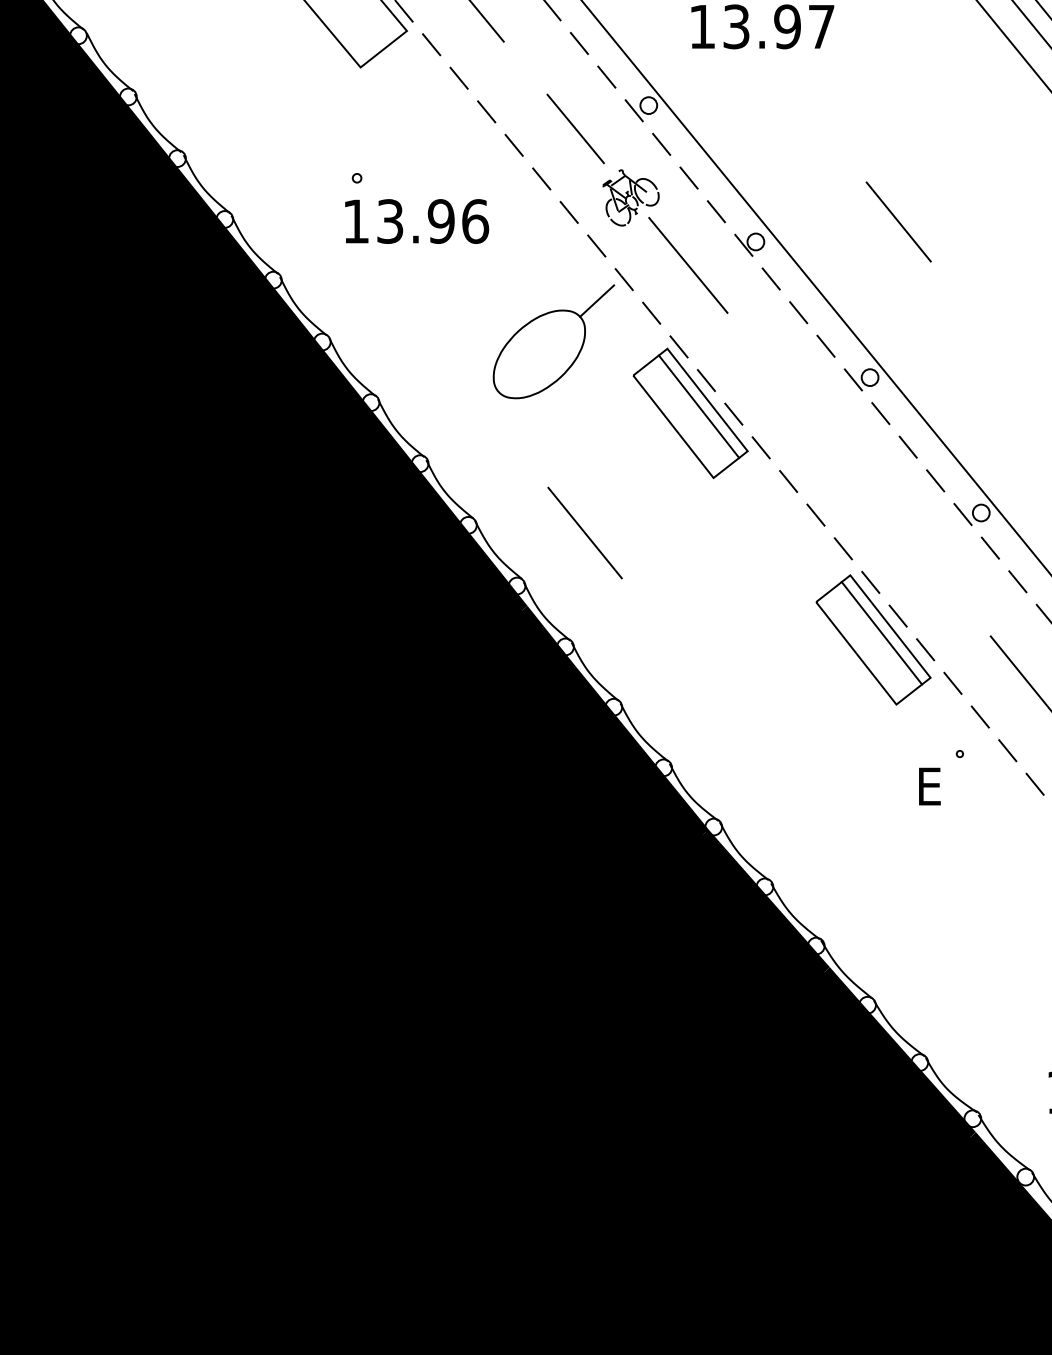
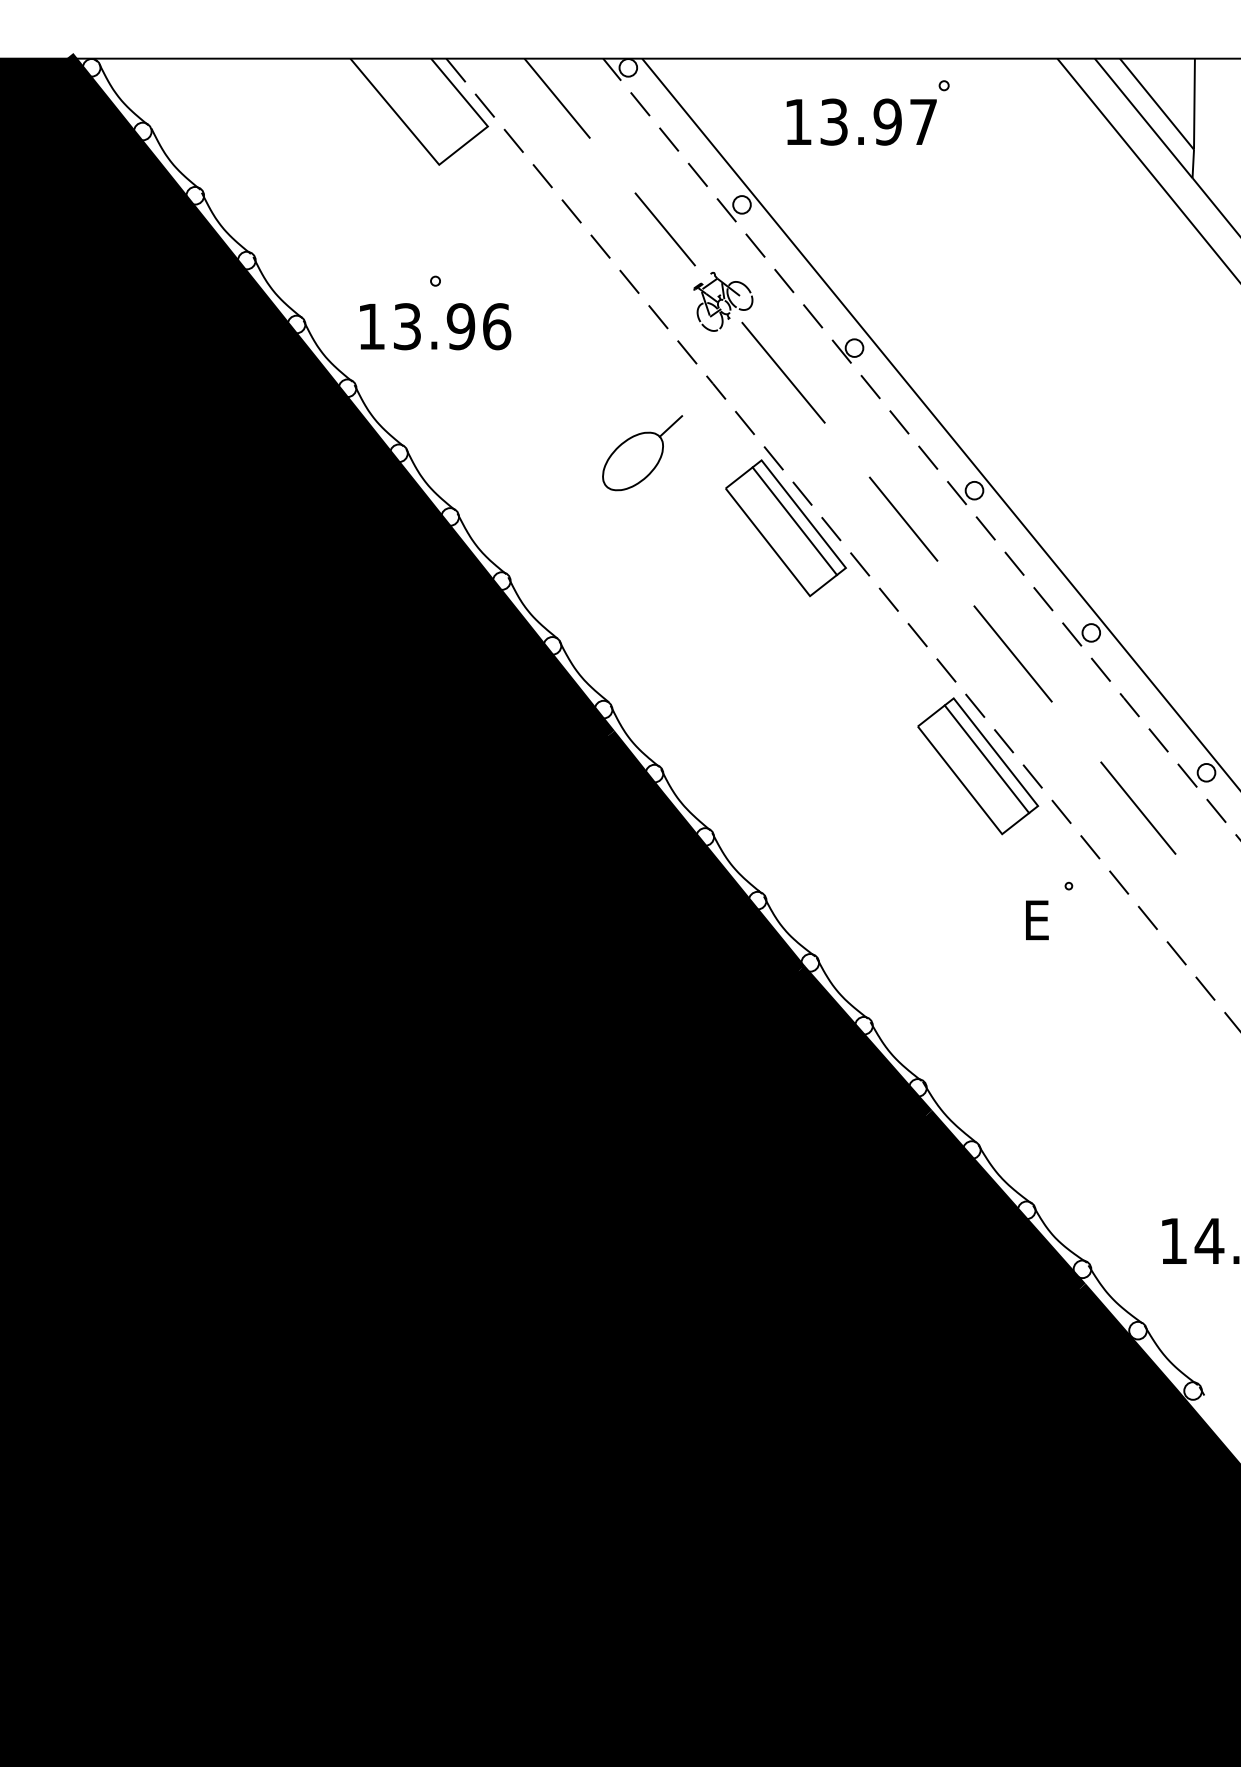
text: (417, 221) -> (435, 326), moved
line: (898, 221) -> (903, 518), moved
part: (554, 342) -> (642, 453), size x0.62
line: (584, 532) -> (1012, 653), moved

